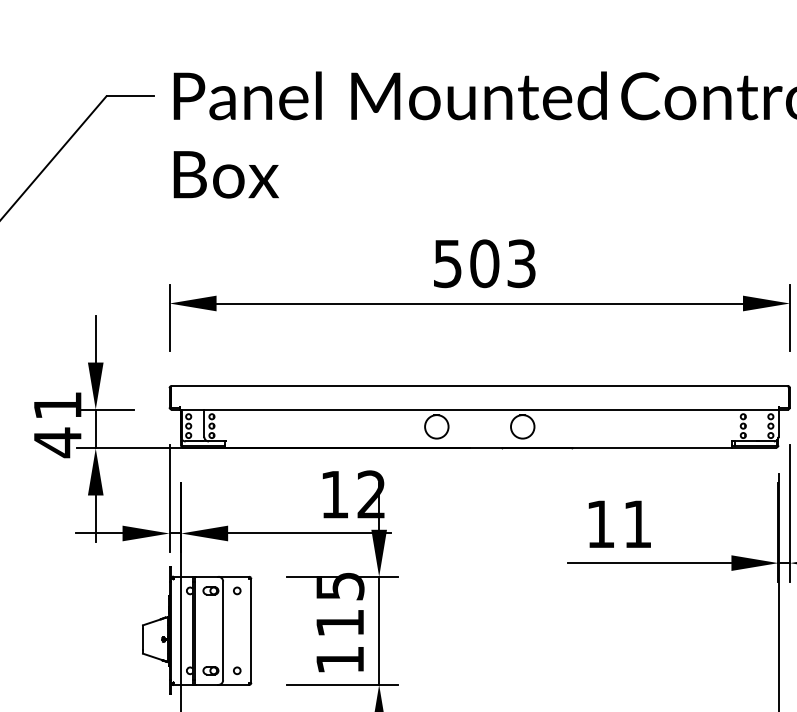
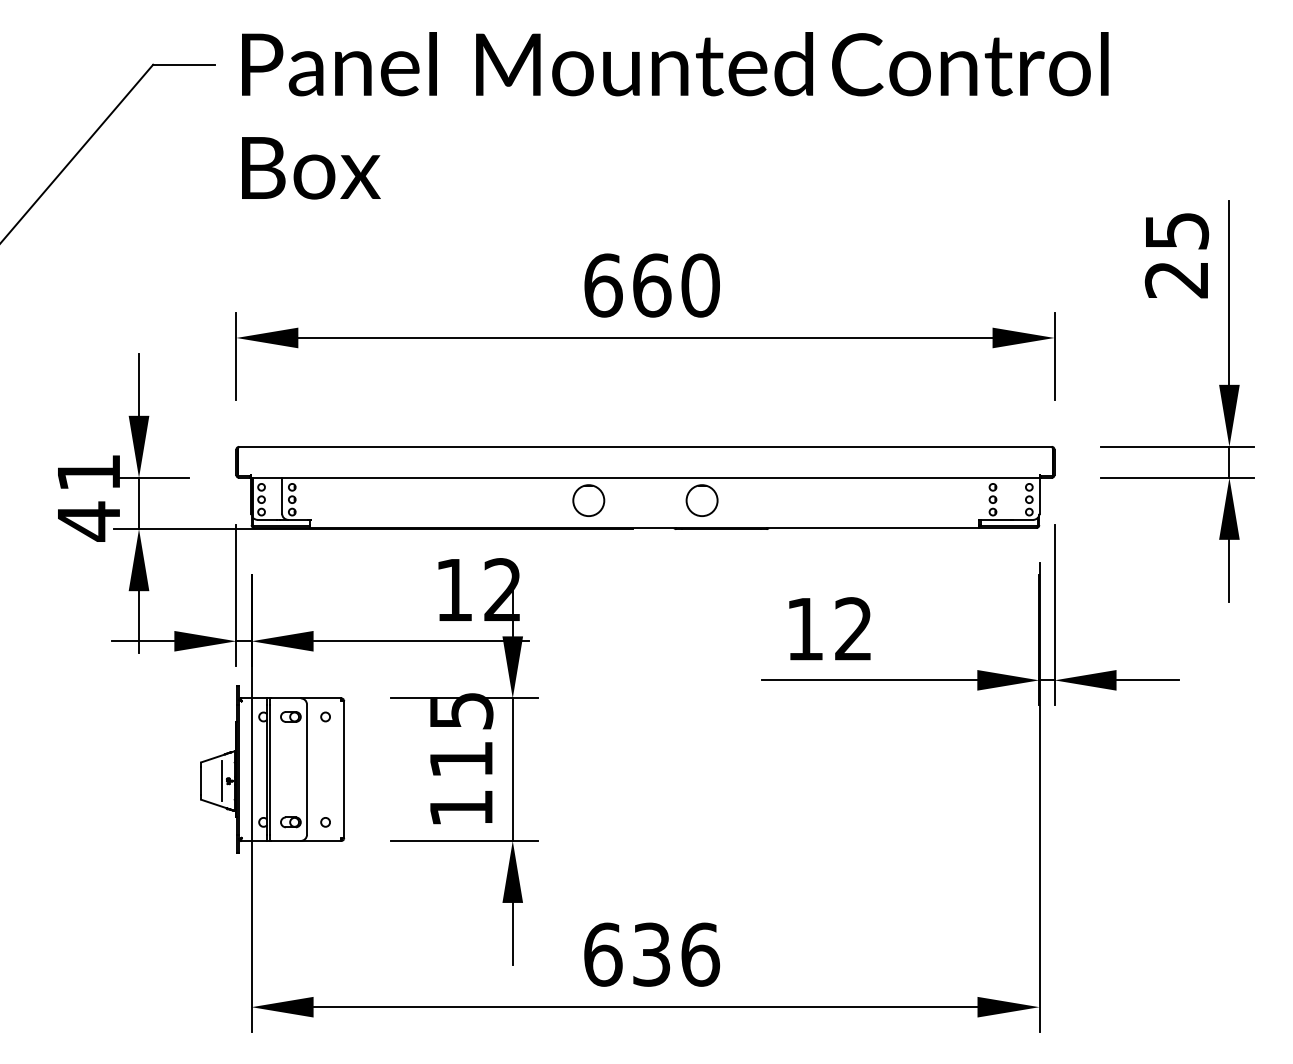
text: (484, 263) -> (651, 285), 503 -> 660
text: (637, 523) -> (853, 628), 11 -> 12
line: (159, 639) -> (222, 780), added

